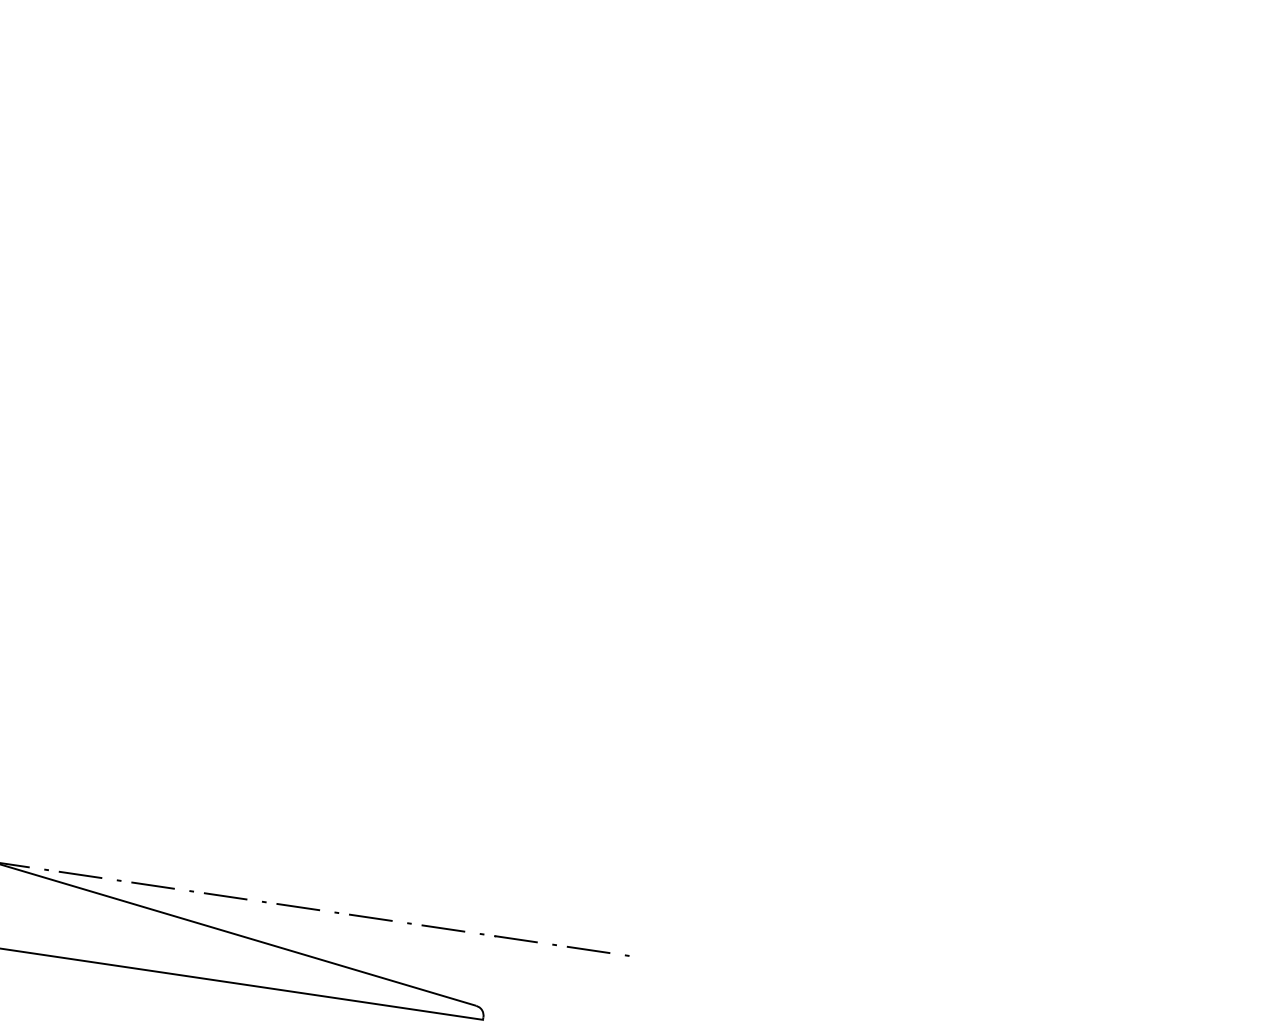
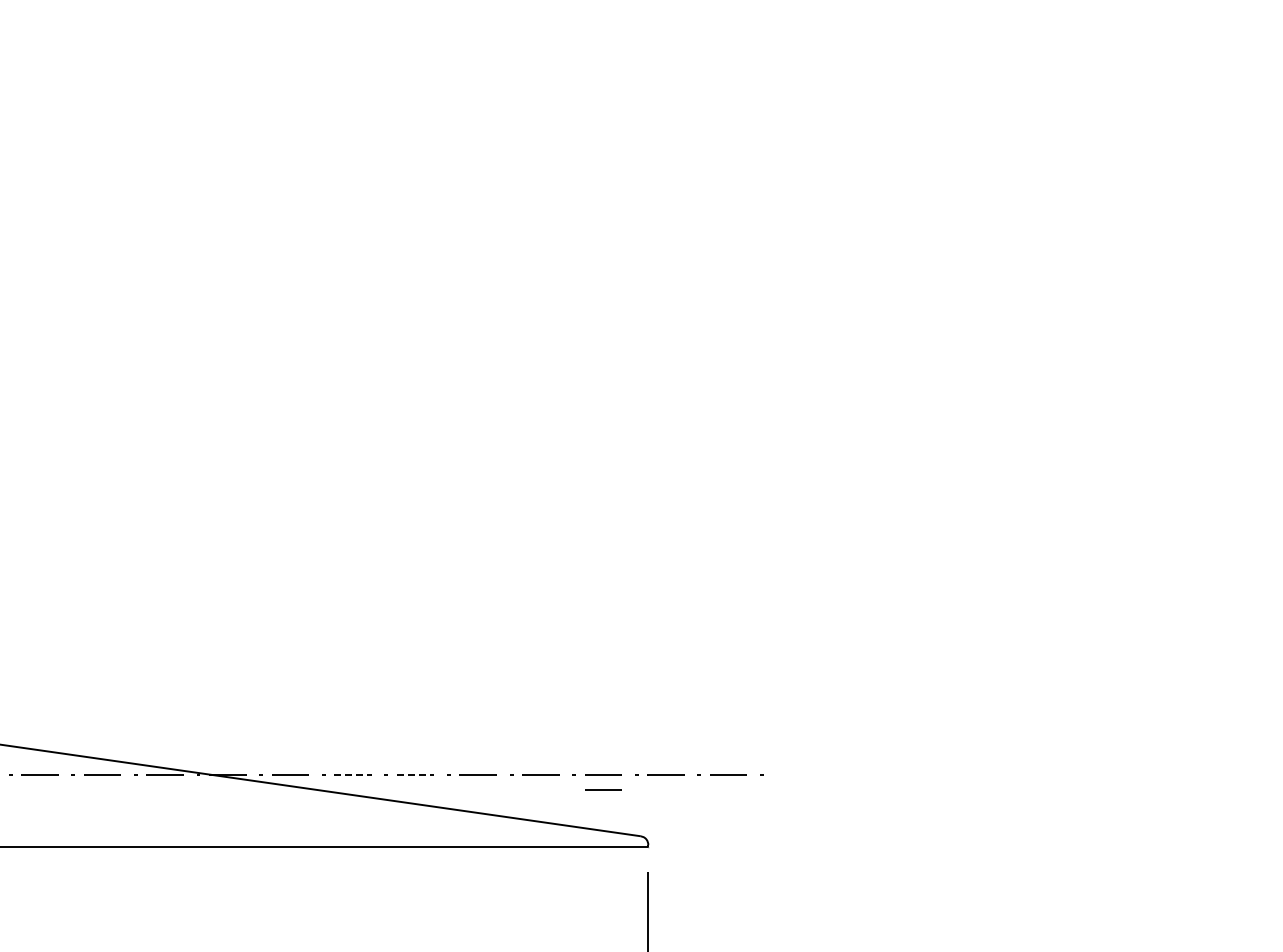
line: (153, 886) -> (353, 775), solid -> dashed
line: (225, 896) -> (415, 775), solid -> dashed
line: (441, 945) -> (603, 789), added

